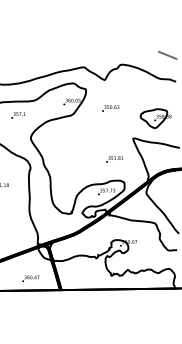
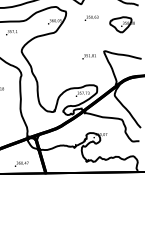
text: (110, 108) -> (91, 18), moved
part: (155, 118) -> (122, 24), moved
text: (114, 159) -> (89, 56), moved

